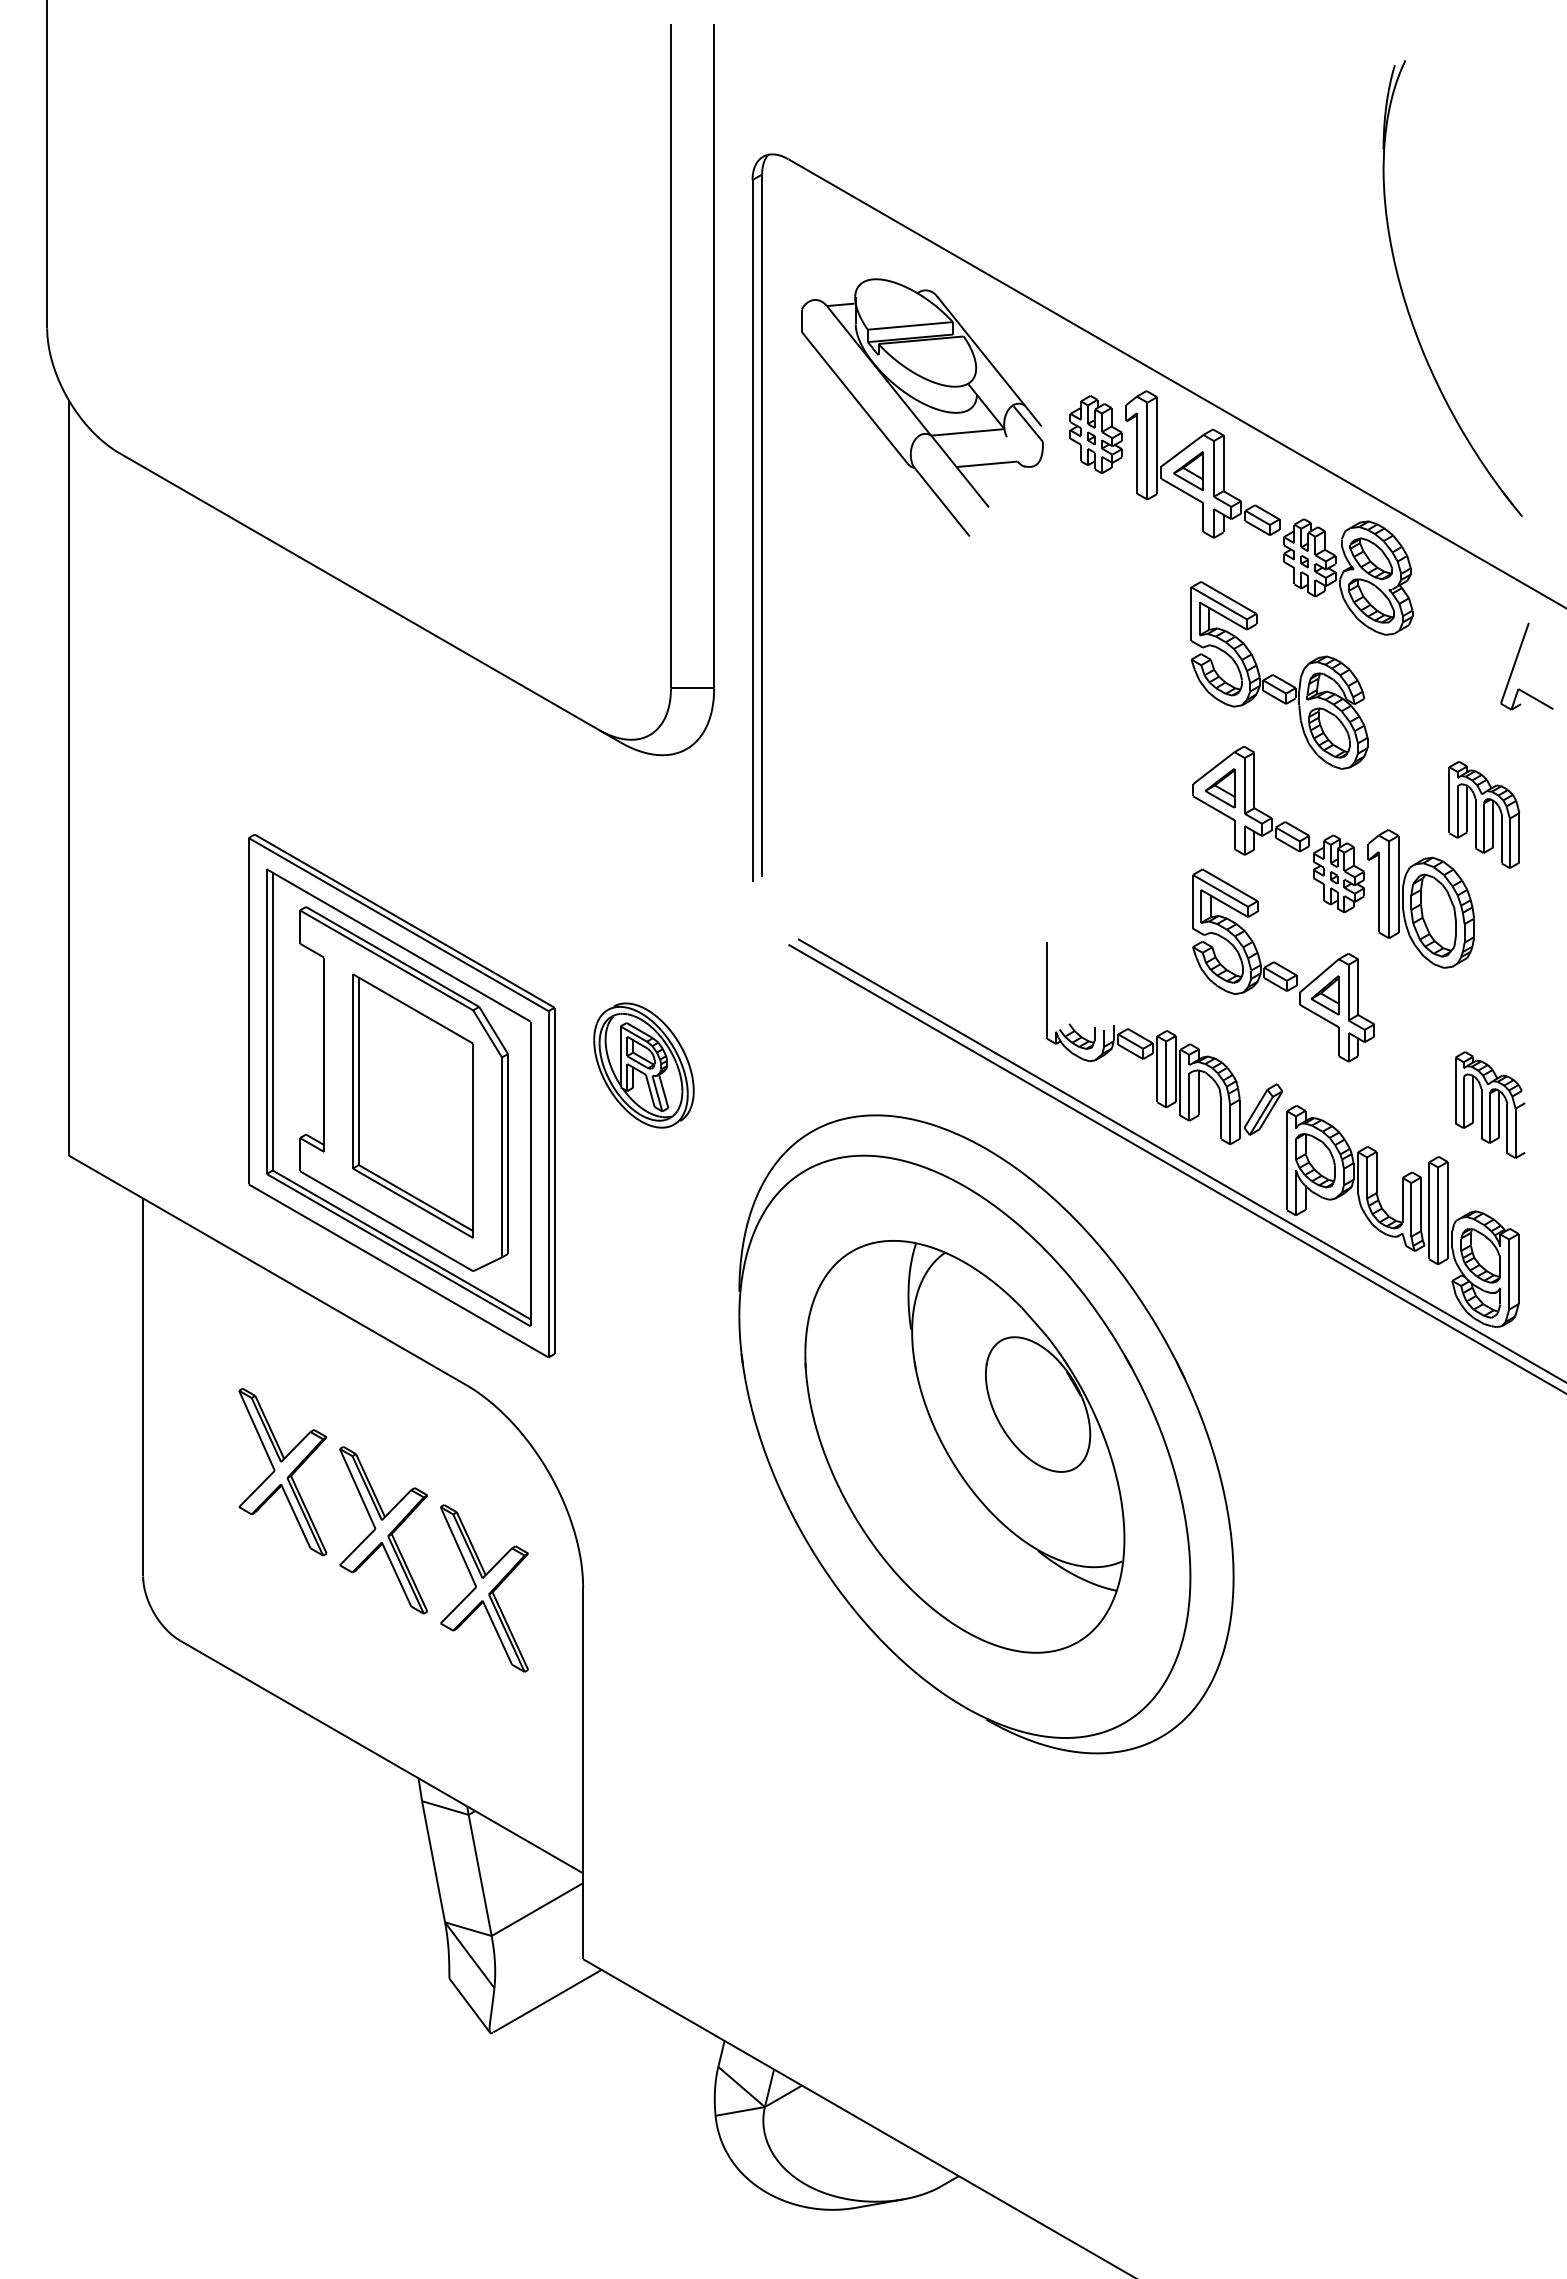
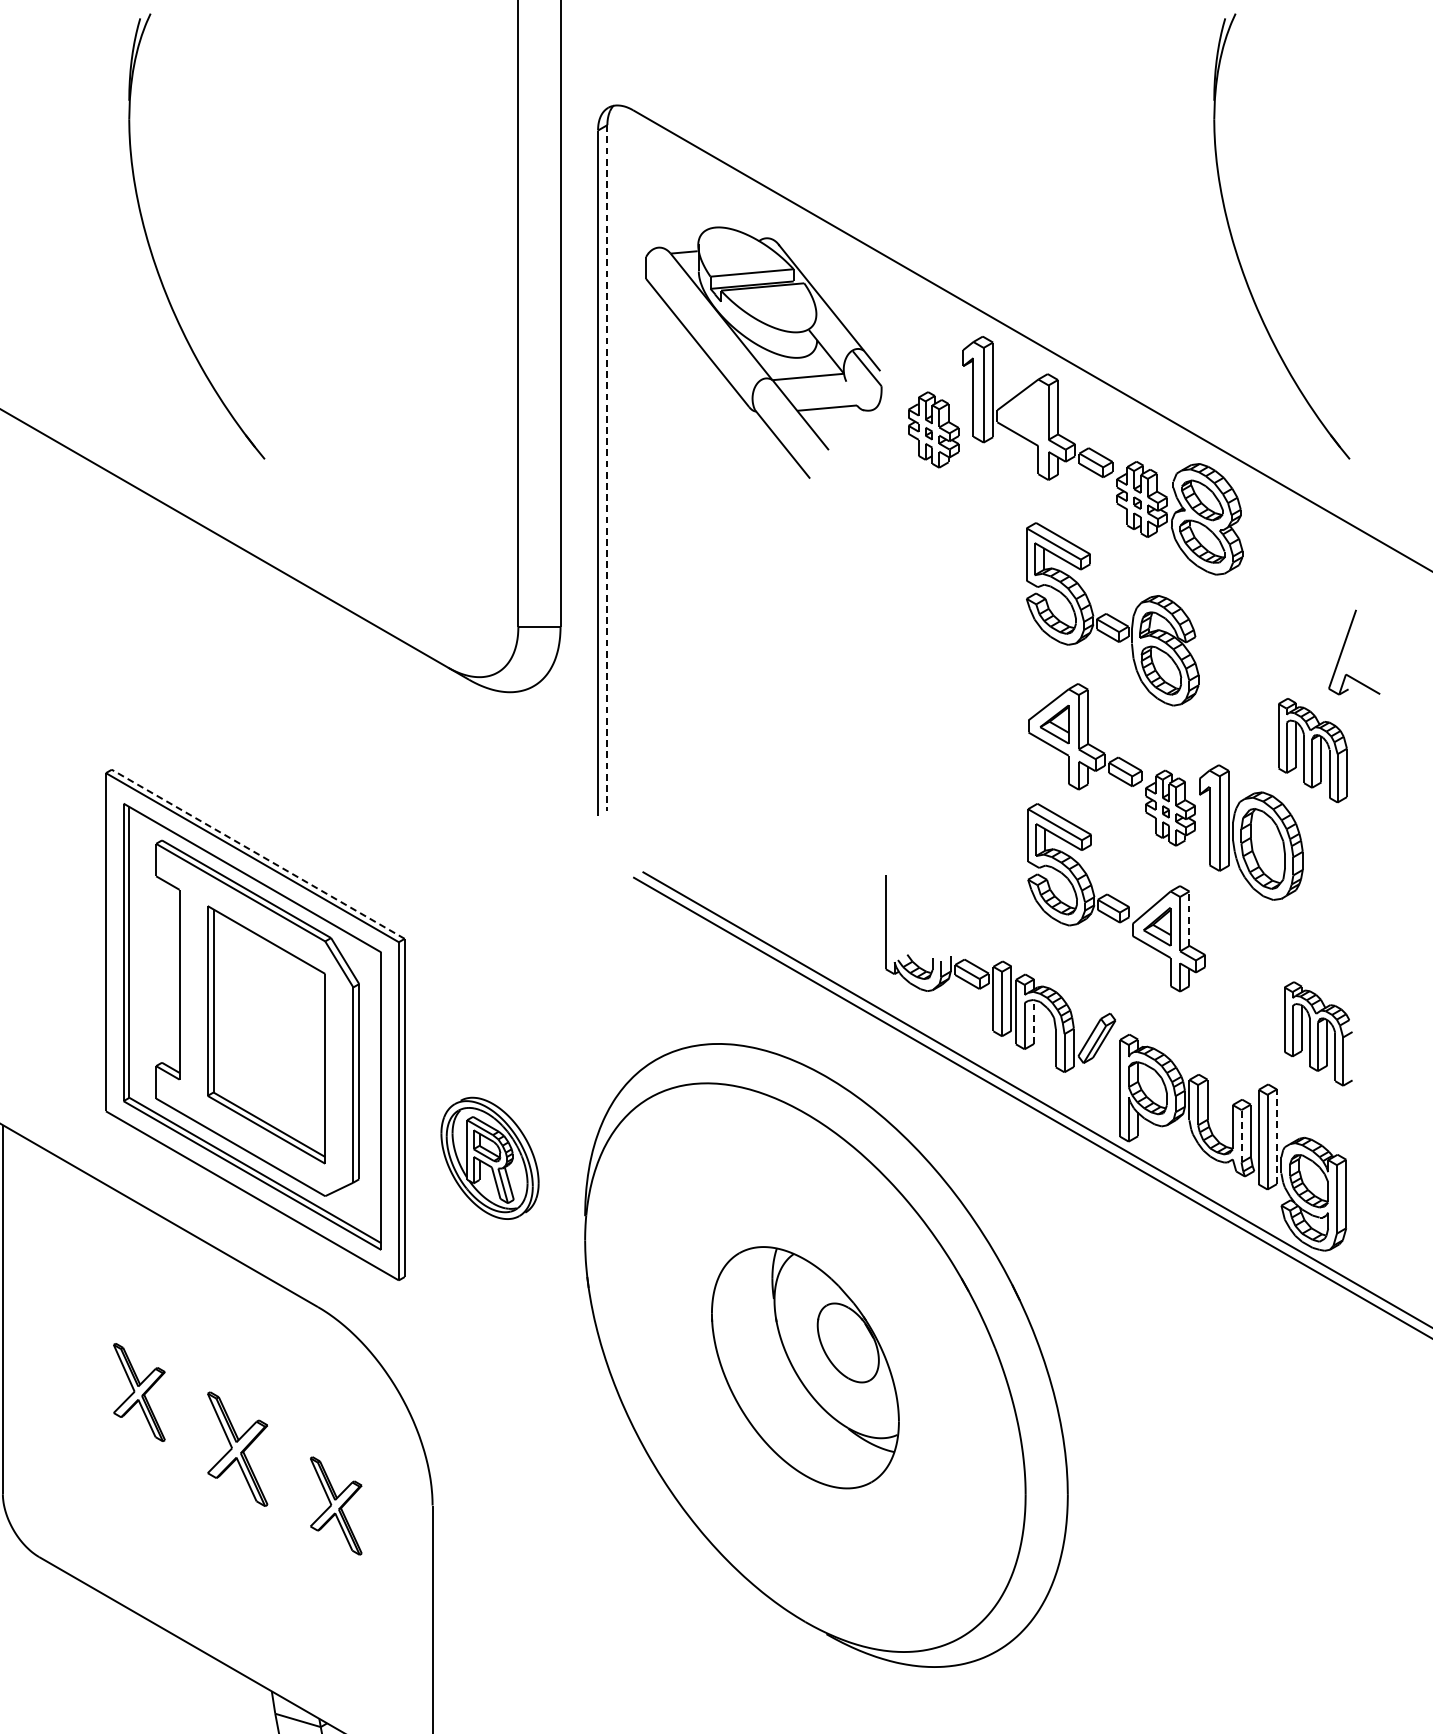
part: (294, 298) -> (150, 246), added
part: (1095, 434) -> (932, 429), moved
part: (1188, 471) -> (1023, 415), removed
line: (762, 526) -> (607, 468), solid -> dashed
part: (1516, 662) -> (1344, 648), moved
line: (404, 920) -> (258, 853), solid -> dashed
line: (1358, 987) -> (1189, 919), solid -> dashed
part: (643, 1065) -> (489, 1158), moved
line: (1198, 1092) -> (1033, 1021), solid -> dashed
line: (1411, 1209) -> (1241, 1135), solid -> dashed
line: (1447, 1209) -> (1276, 1135), solid -> dashed
part: (964, 1446) -> (805, 1367), size x0.6
part: (282, 1472) -> (138, 1392), size x0.6
part: (383, 1530) -> (237, 1449), size x0.7
part: (484, 1588) -> (336, 1506), size x0.6

